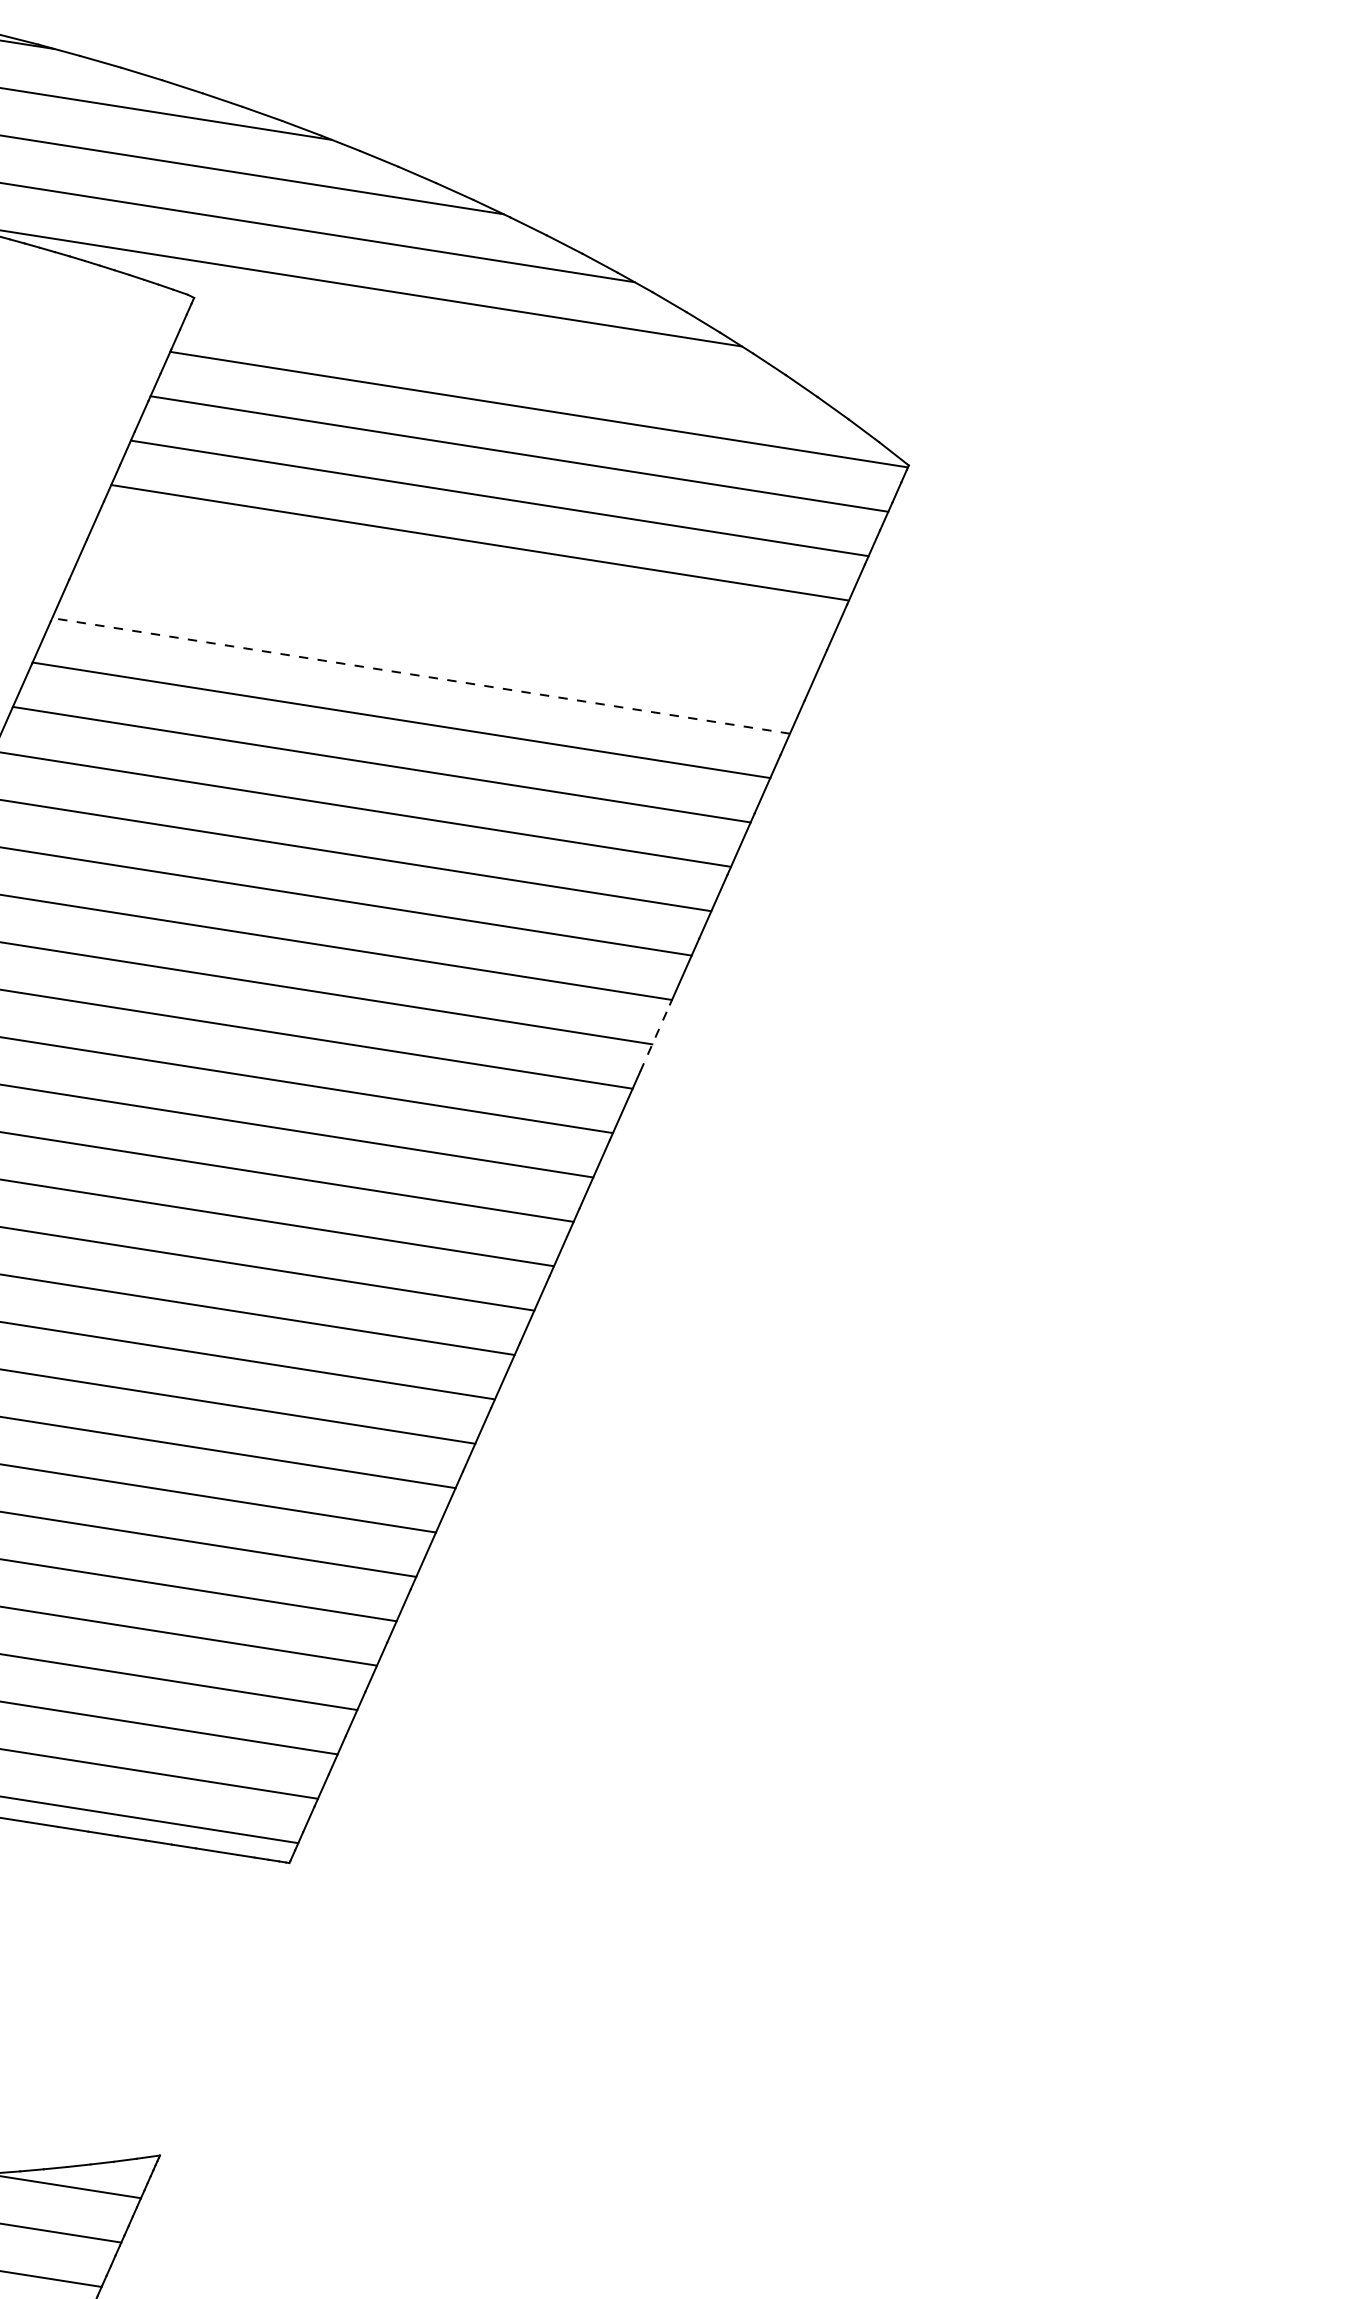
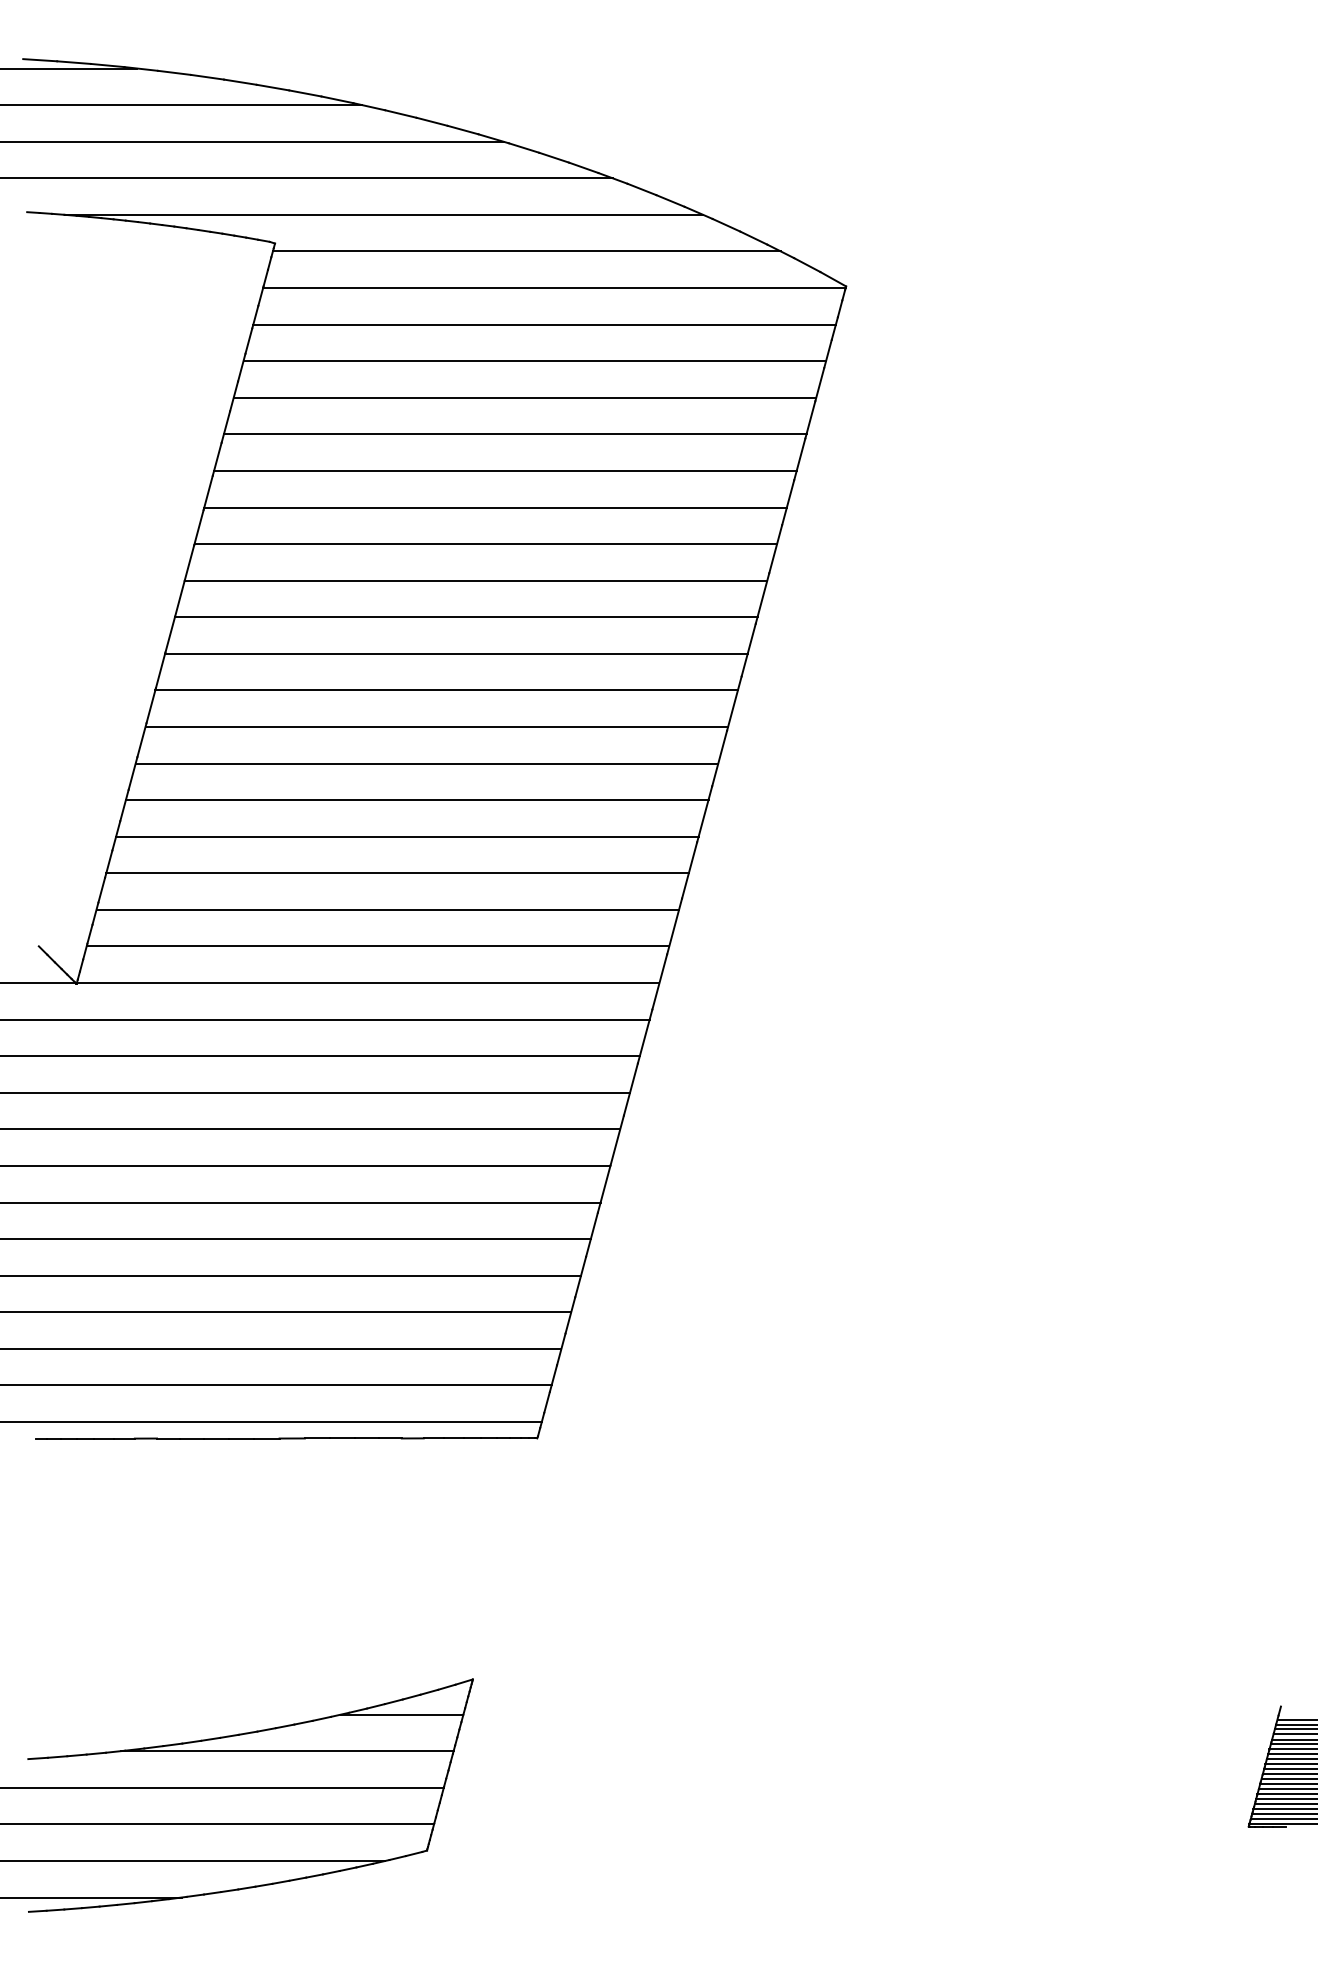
line: (511, 357) -> (526, 251), added
line: (459, 587) -> (514, 434), added
line: (441, 631) -> (505, 470), added
line: (421, 675) -> (495, 507), dashed -> solid
line: (654, 1038) -> (719, 758), dashed -> solid

